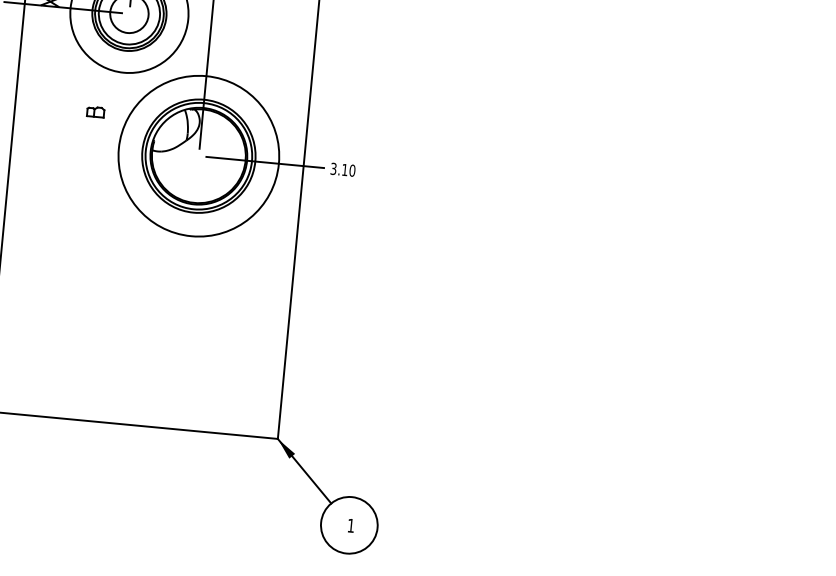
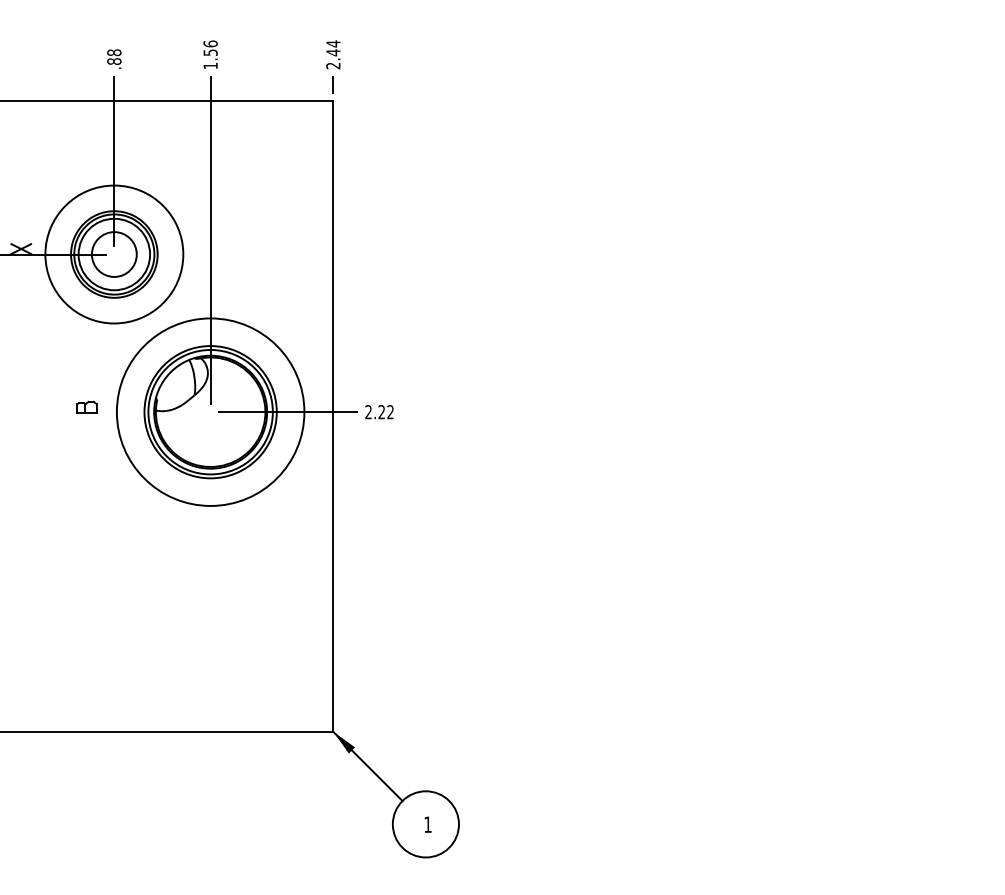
part: (95, 111) -> (86, 406), moved
text: (342, 170) -> (379, 412), 3.10 -> 2.22

